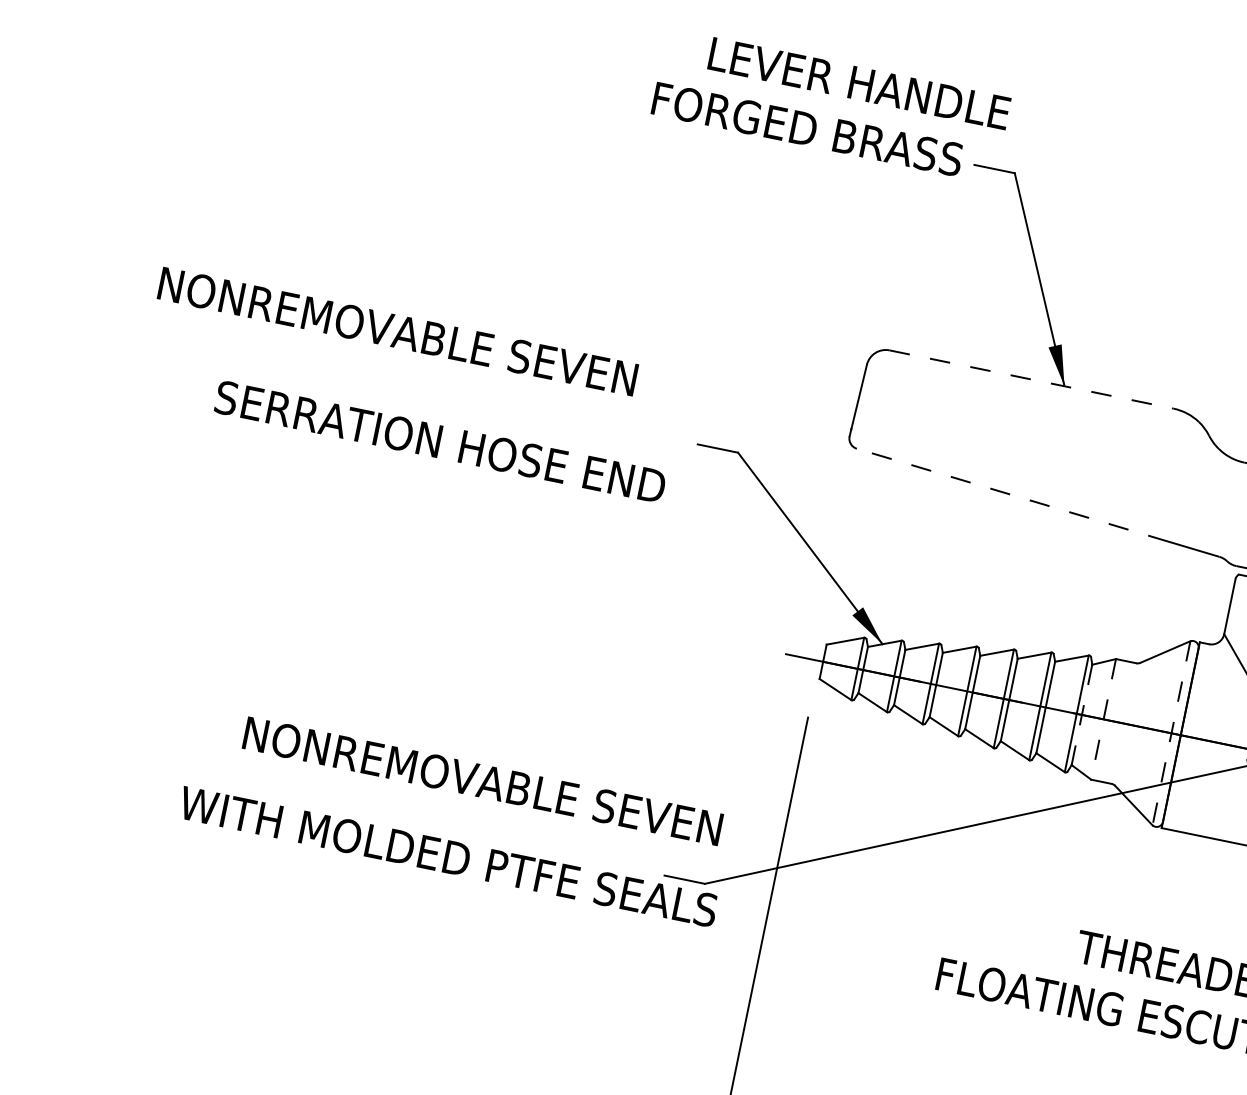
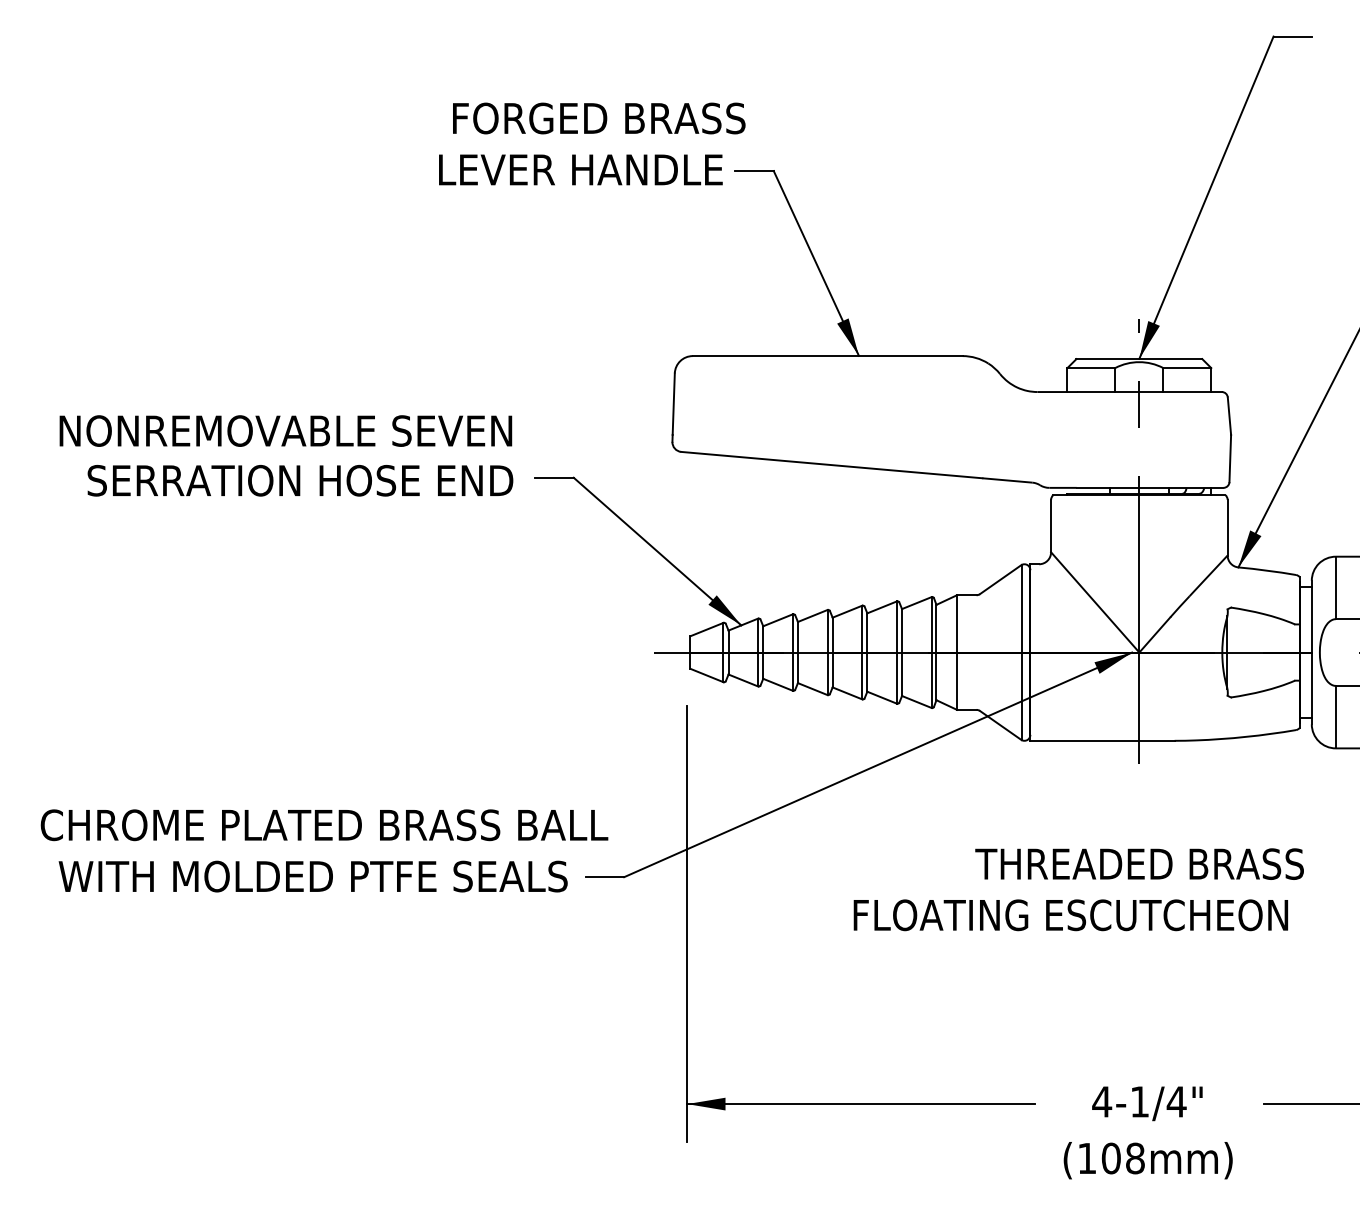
text: (849, 81) -> (605, 118), LEVER HANDLE -> FORGED BRASS
text: (807, 128) -> (576, 169), FORGED BRASS -> LEVER HANDLE
text: (397, 330) -> (285, 430), moved
line: (1031, 379) -> (827, 356), dashed -> solid
text: (440, 441) -> (300, 480), moved
line: (1011, 495) -> (831, 465), dashed -> solid
line: (1082, 714) -> (936, 652), dashed -> solid
line: (1103, 720) -> (957, 653), dashed -> solid
line: (1171, 733) -> (1021, 652), dashed -> solid
text: (411, 766) -> (334, 825), NONREMOVABLE SEVEN -> CHROME PLATED BRASS BALL
text: (447, 856) -> (312, 876), moved

